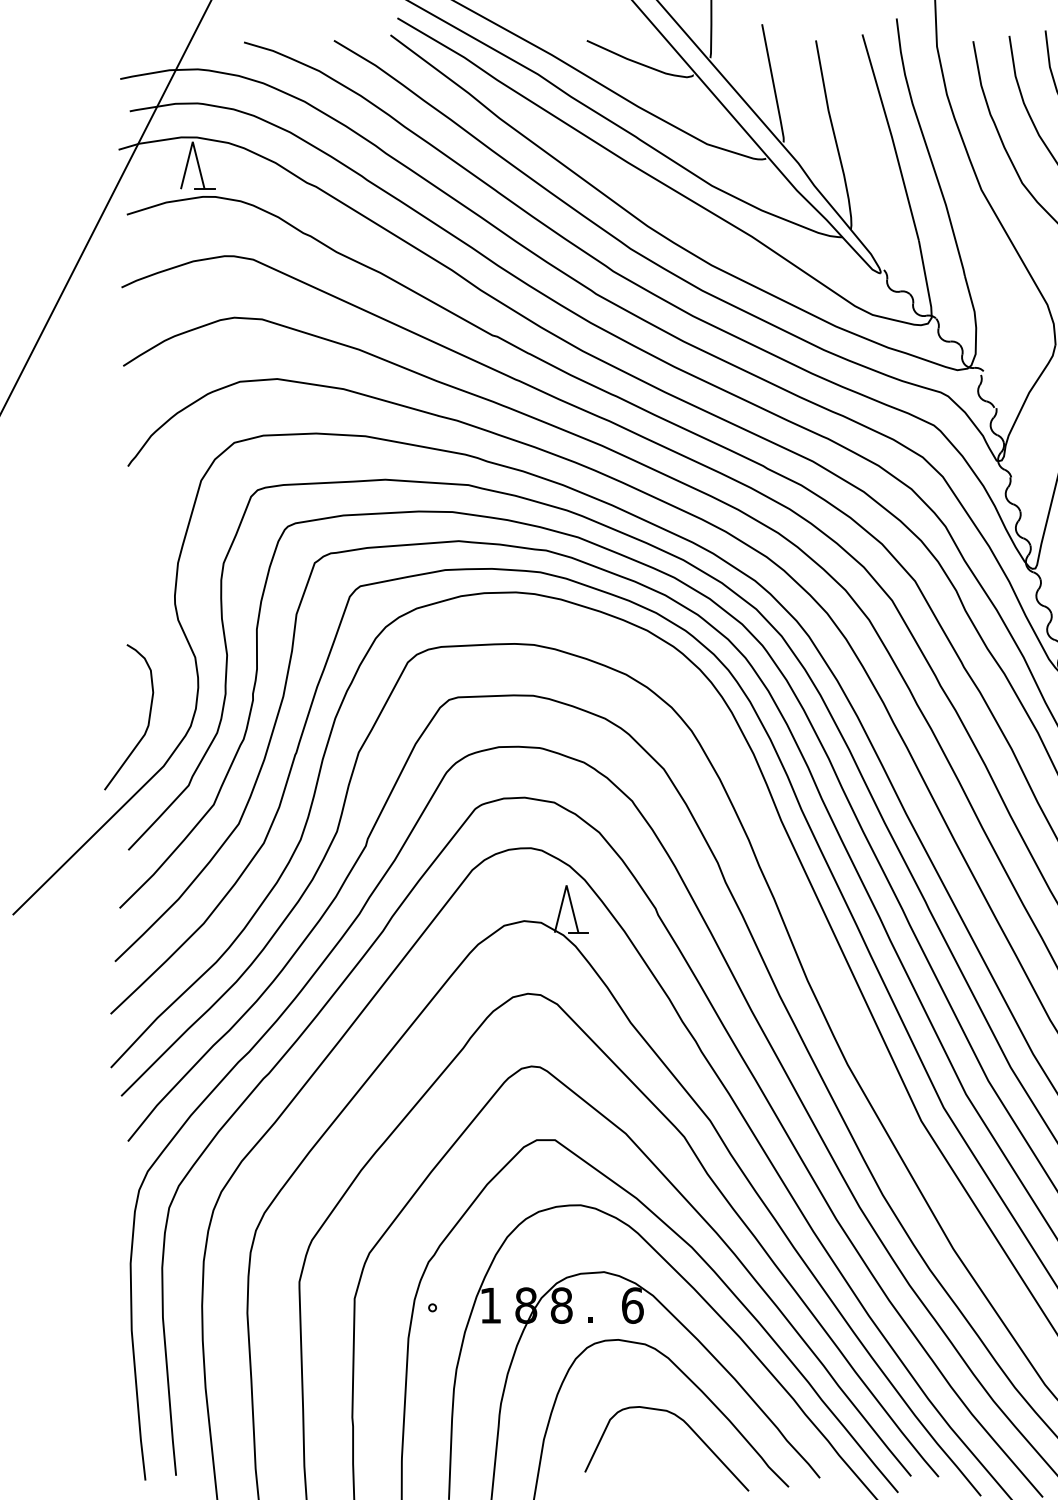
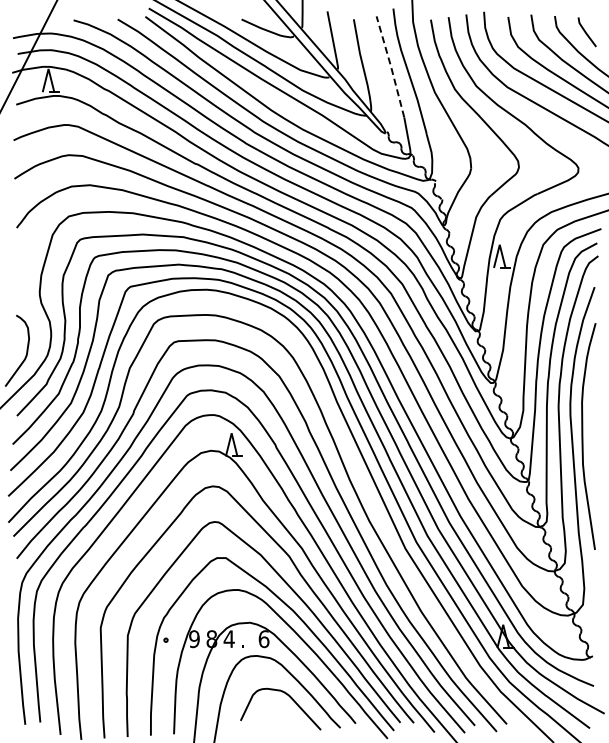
line: (892, 136) -> (391, 66), solid -> dashed
text: (490, 1306) -> (194, 639), 1 -> 9
text: (560, 1306) -> (228, 639), 8 -> 4

